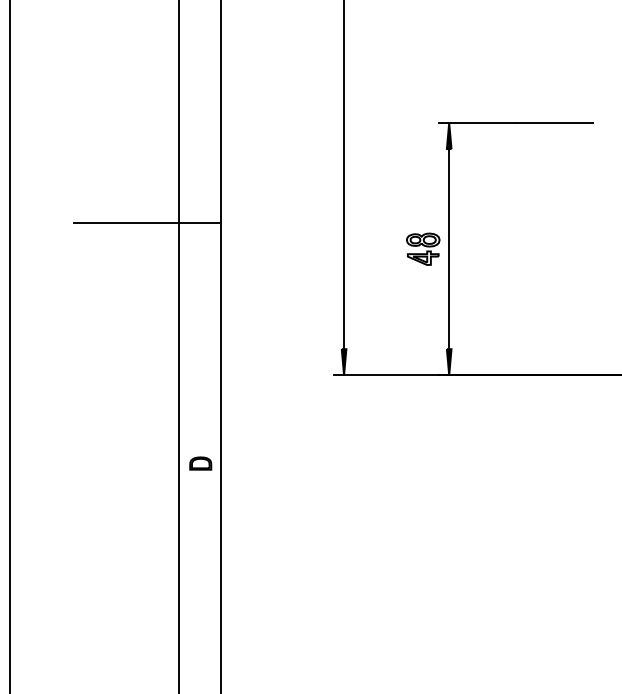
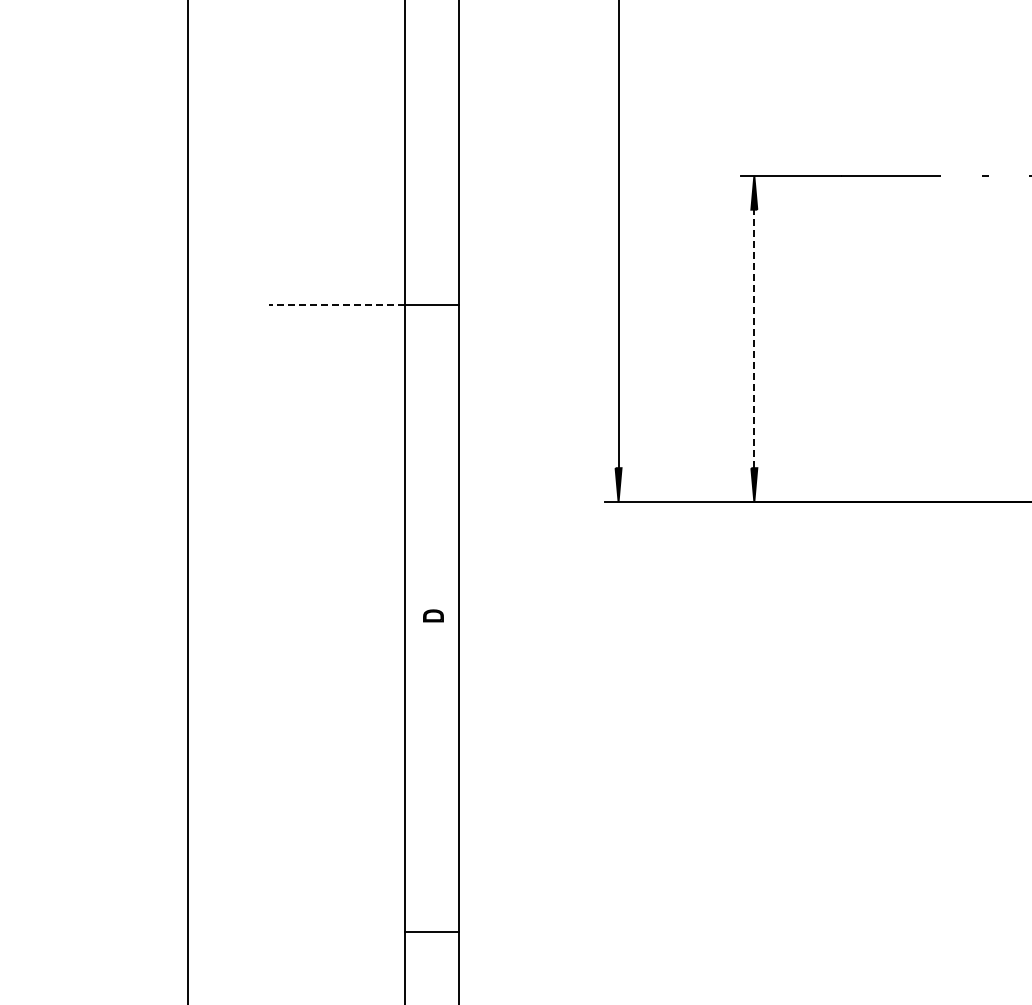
line: (126, 222) -> (337, 304), solid -> dashed
line: (449, 248) -> (754, 338), solid -> dashed
part: (423, 249) -> (720, 339), removed
part: (200, 463) -> (433, 615), size x0.7

